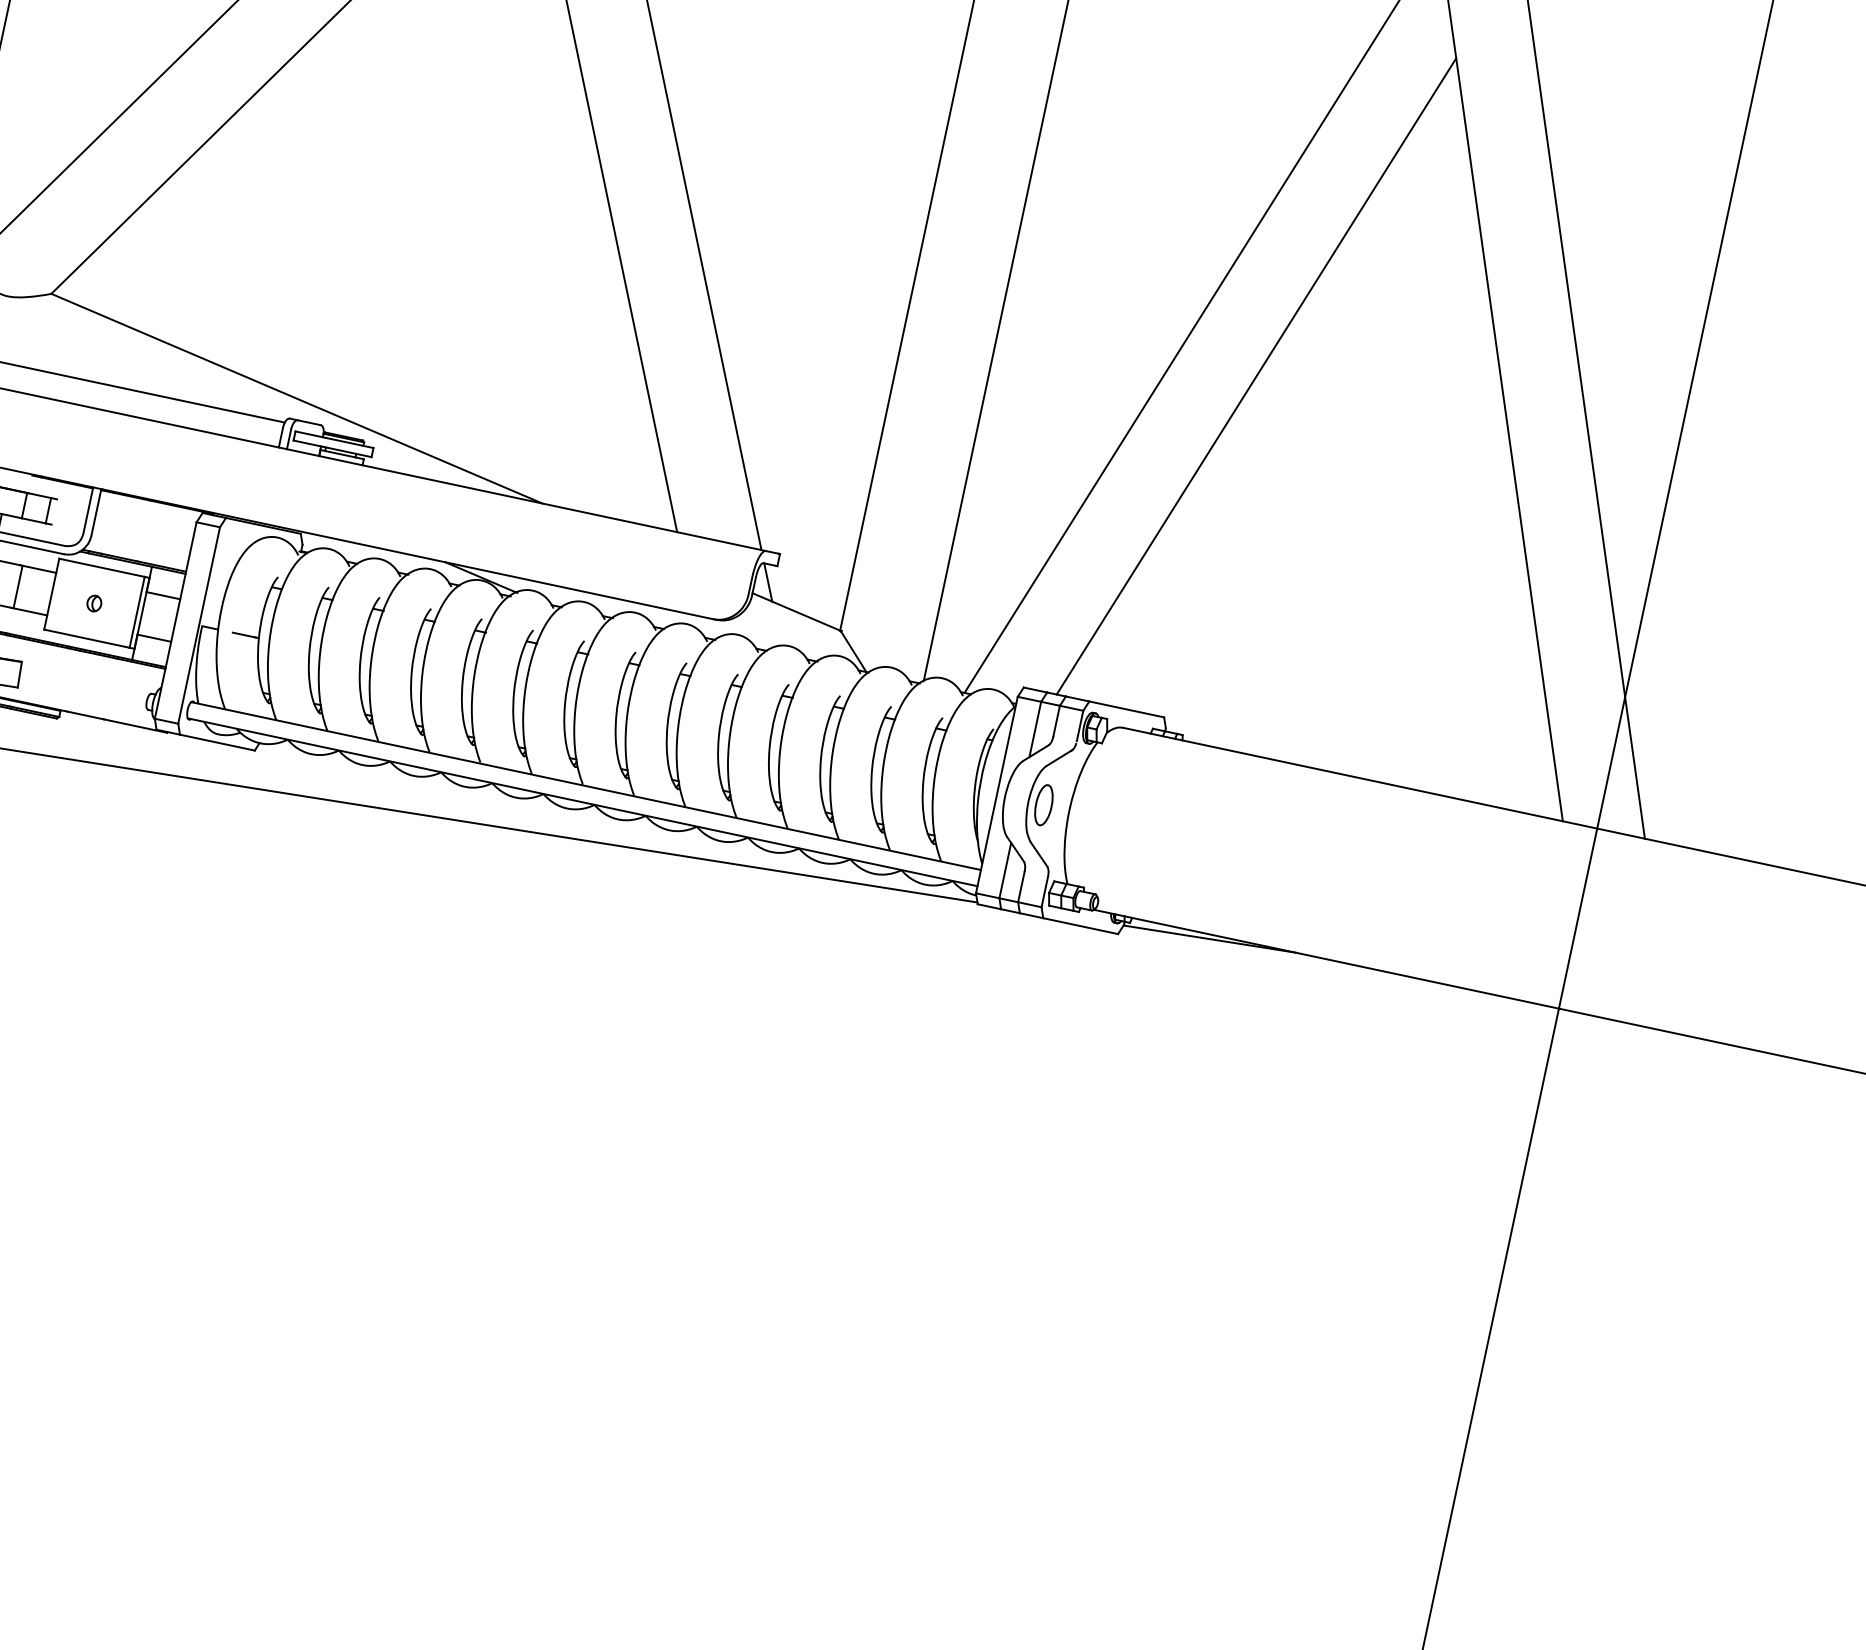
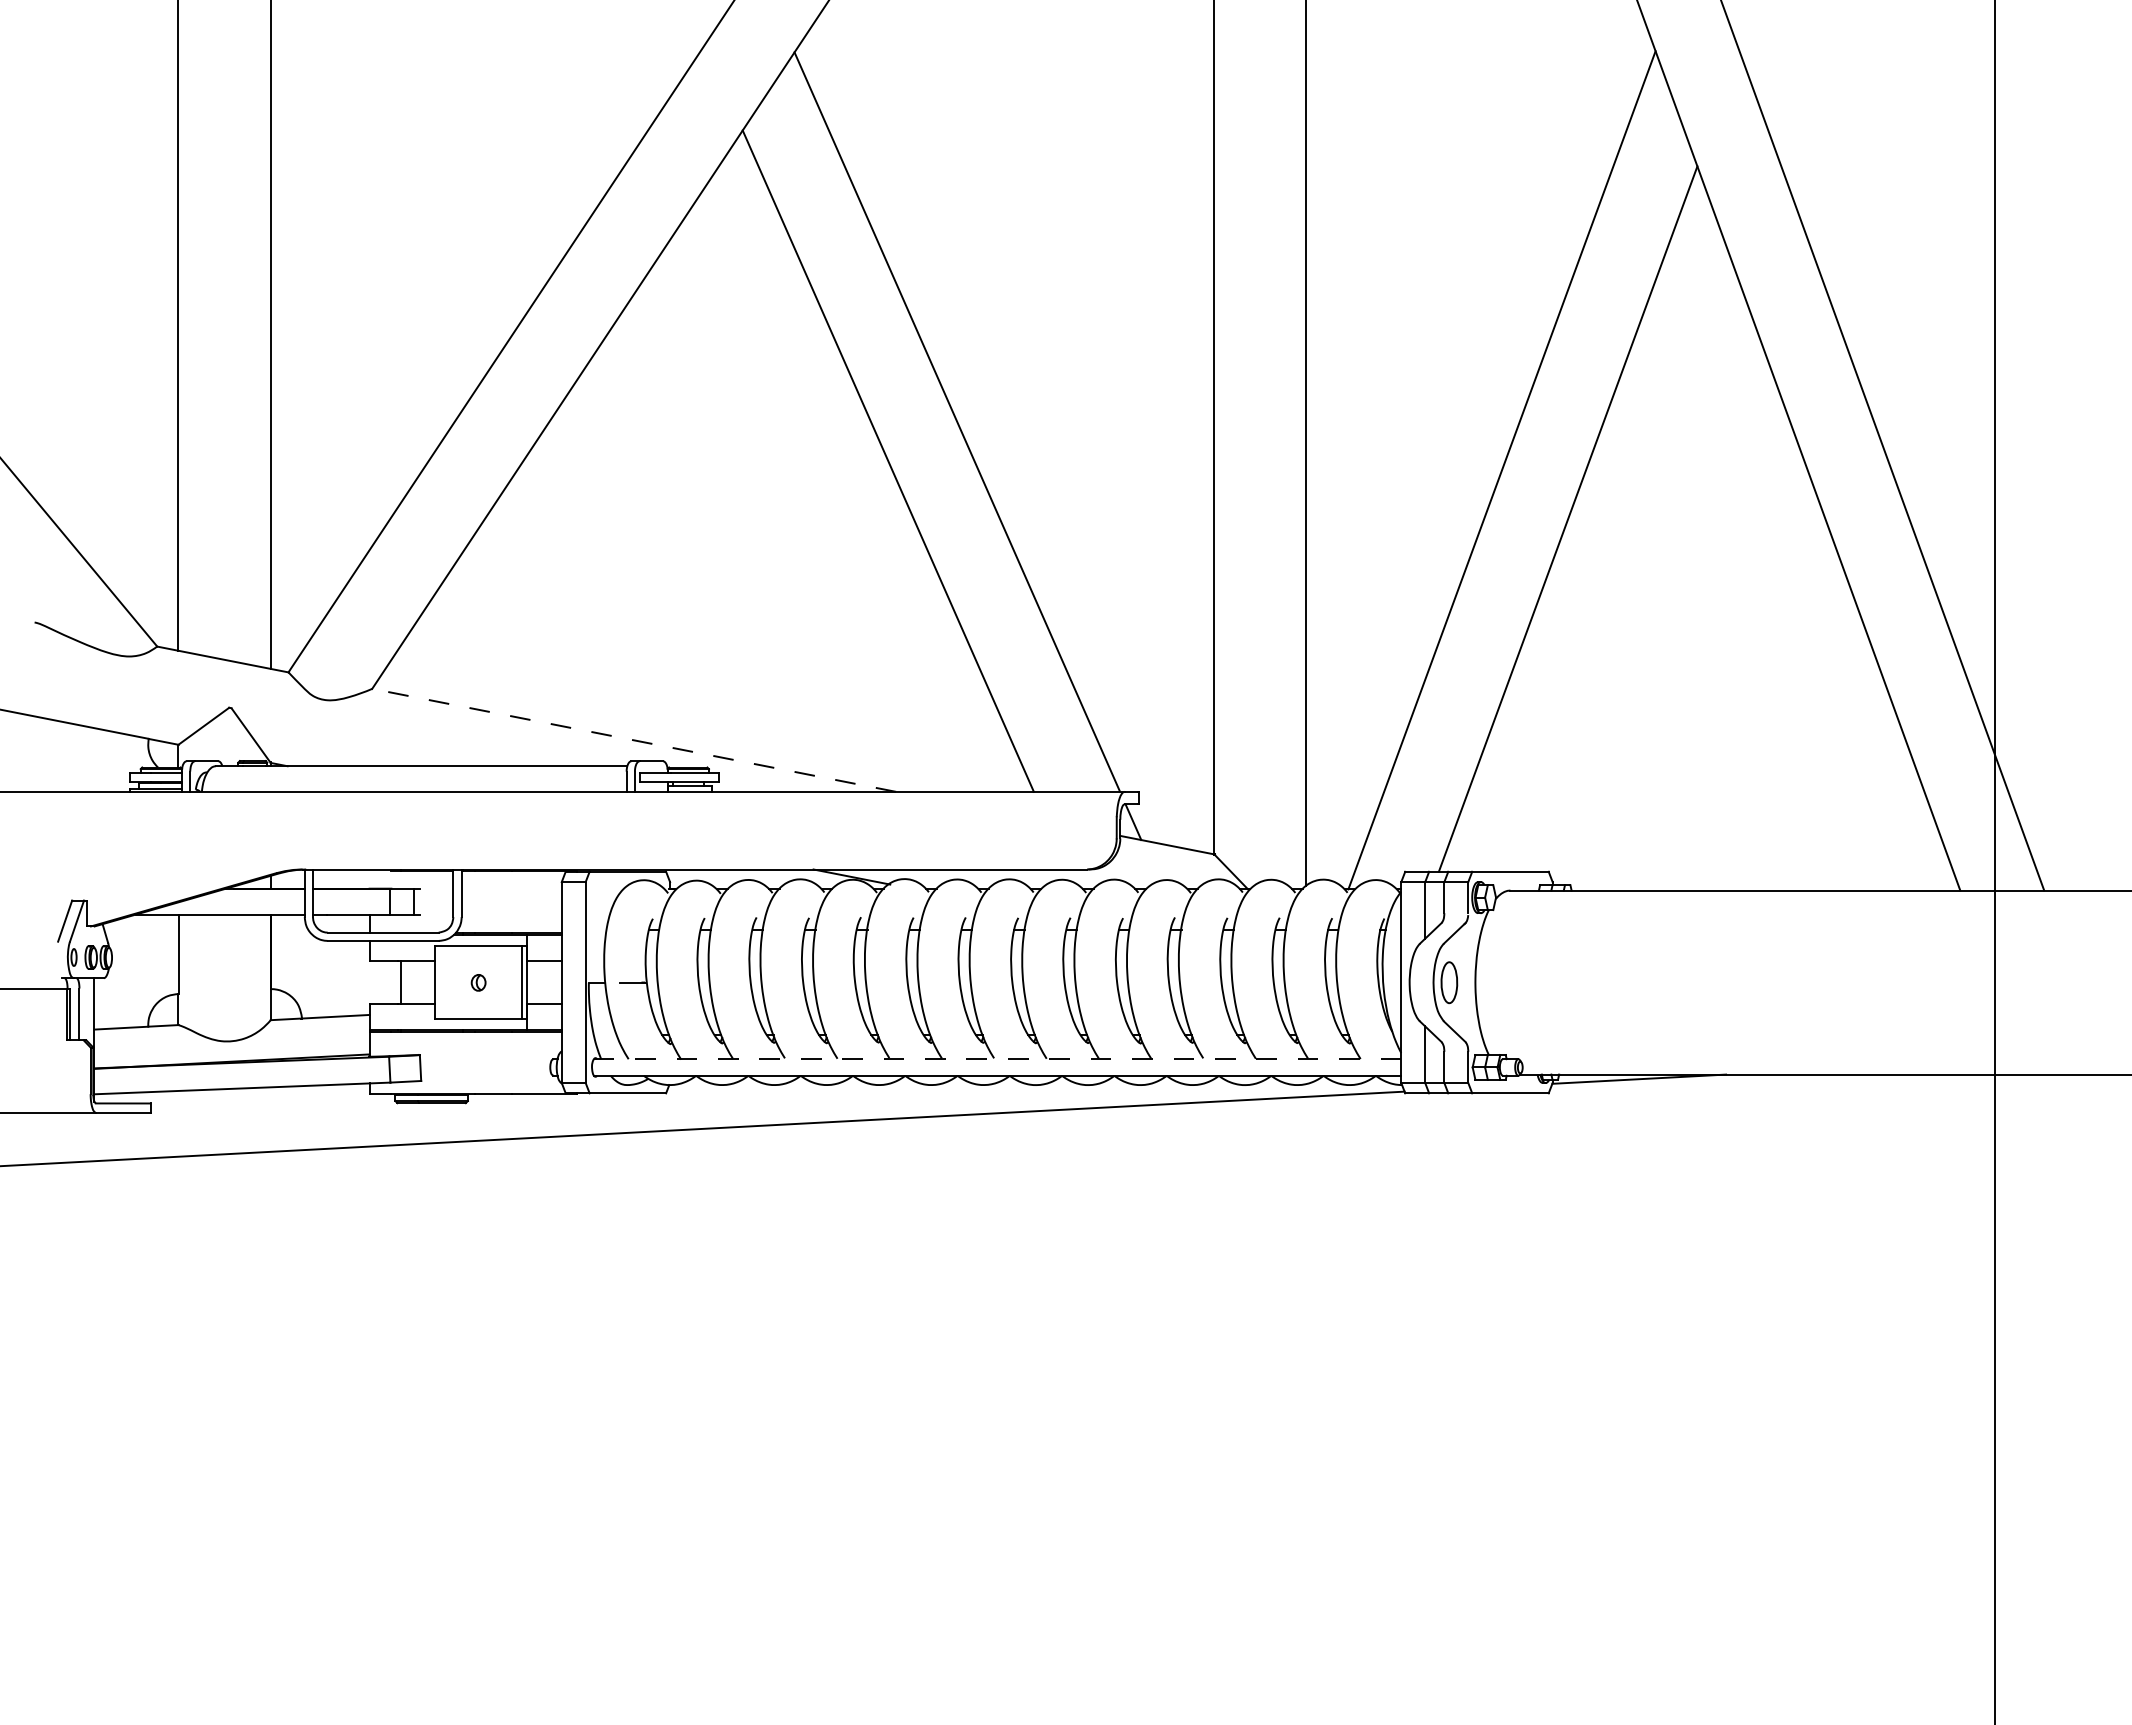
line: (297, 398) -> (634, 740), solid -> dashed
line: (585, 786) -> (997, 1059), solid -> dashed

